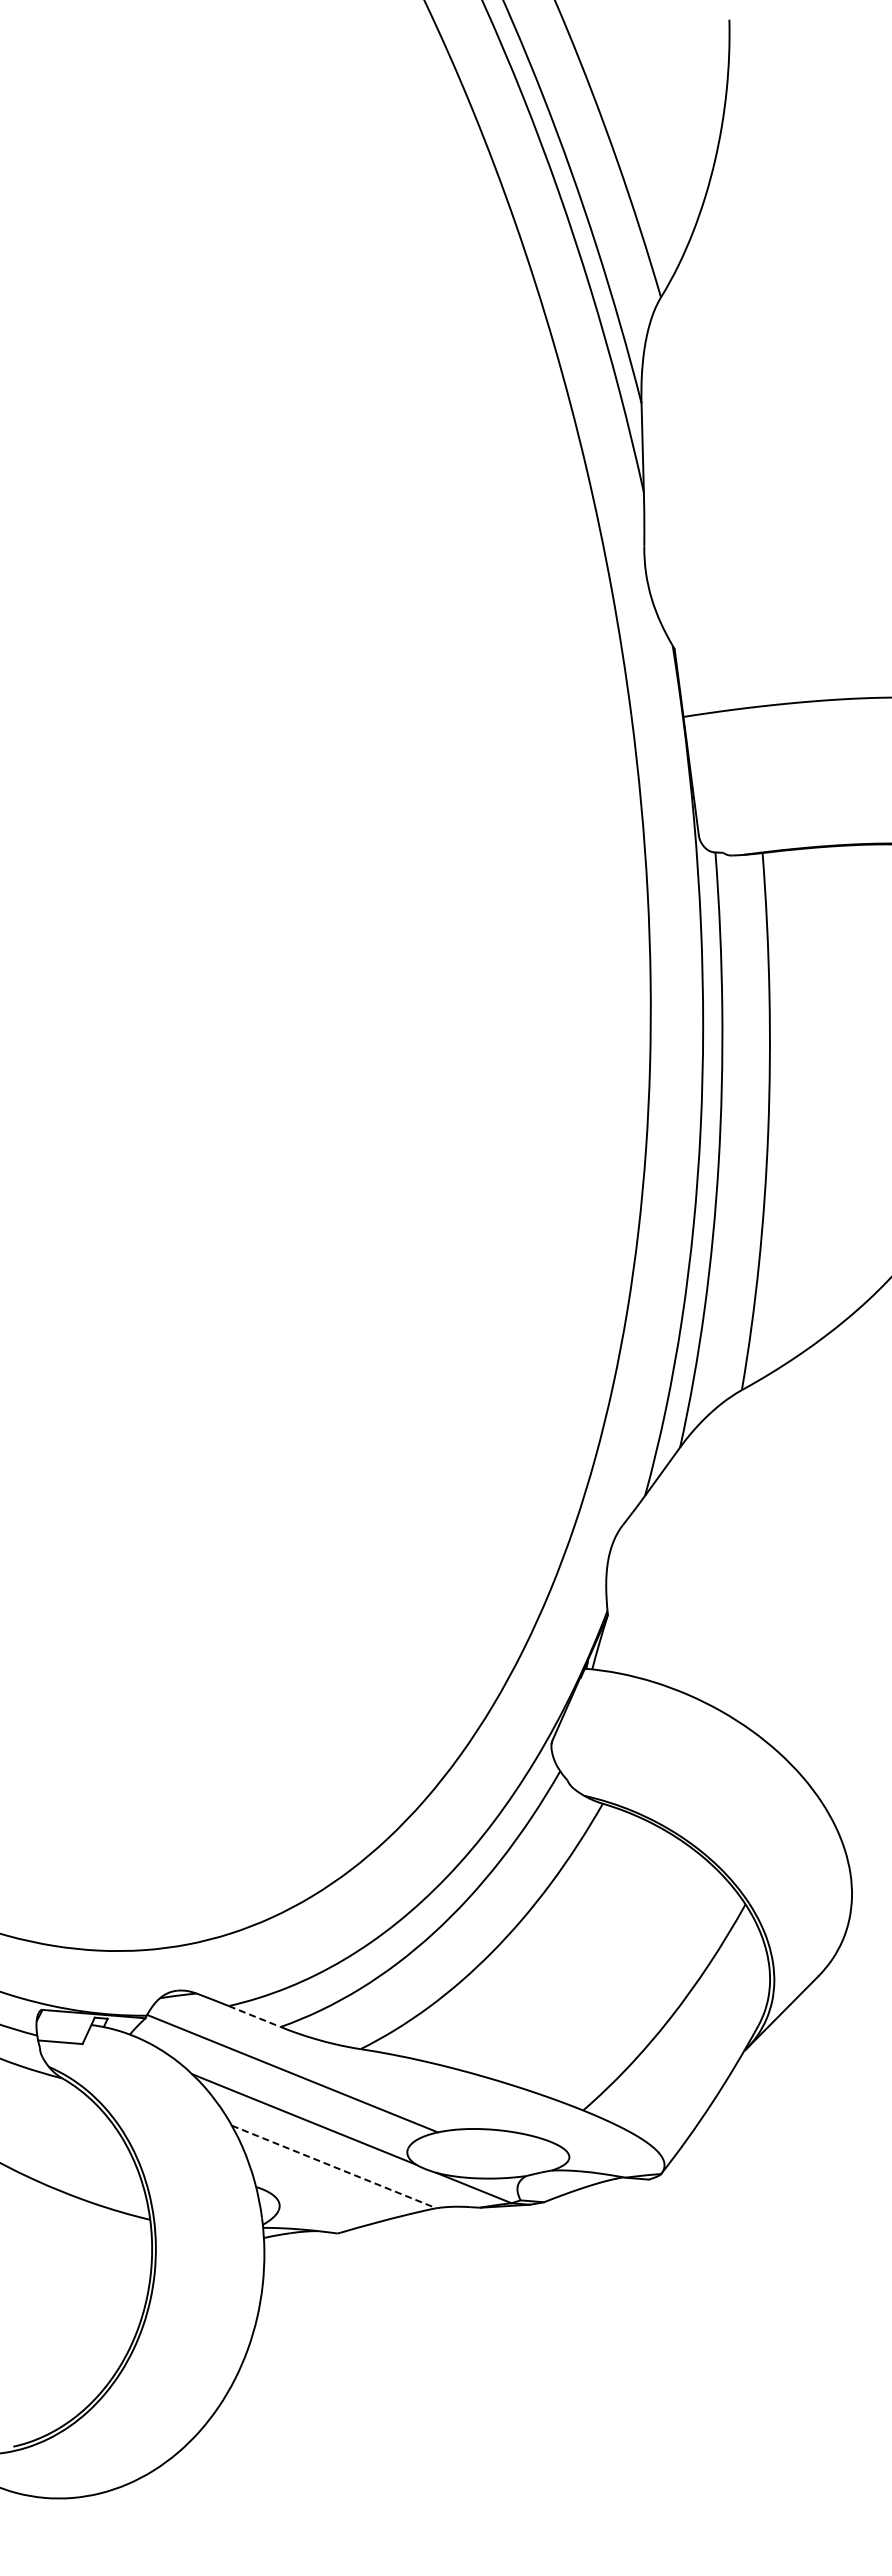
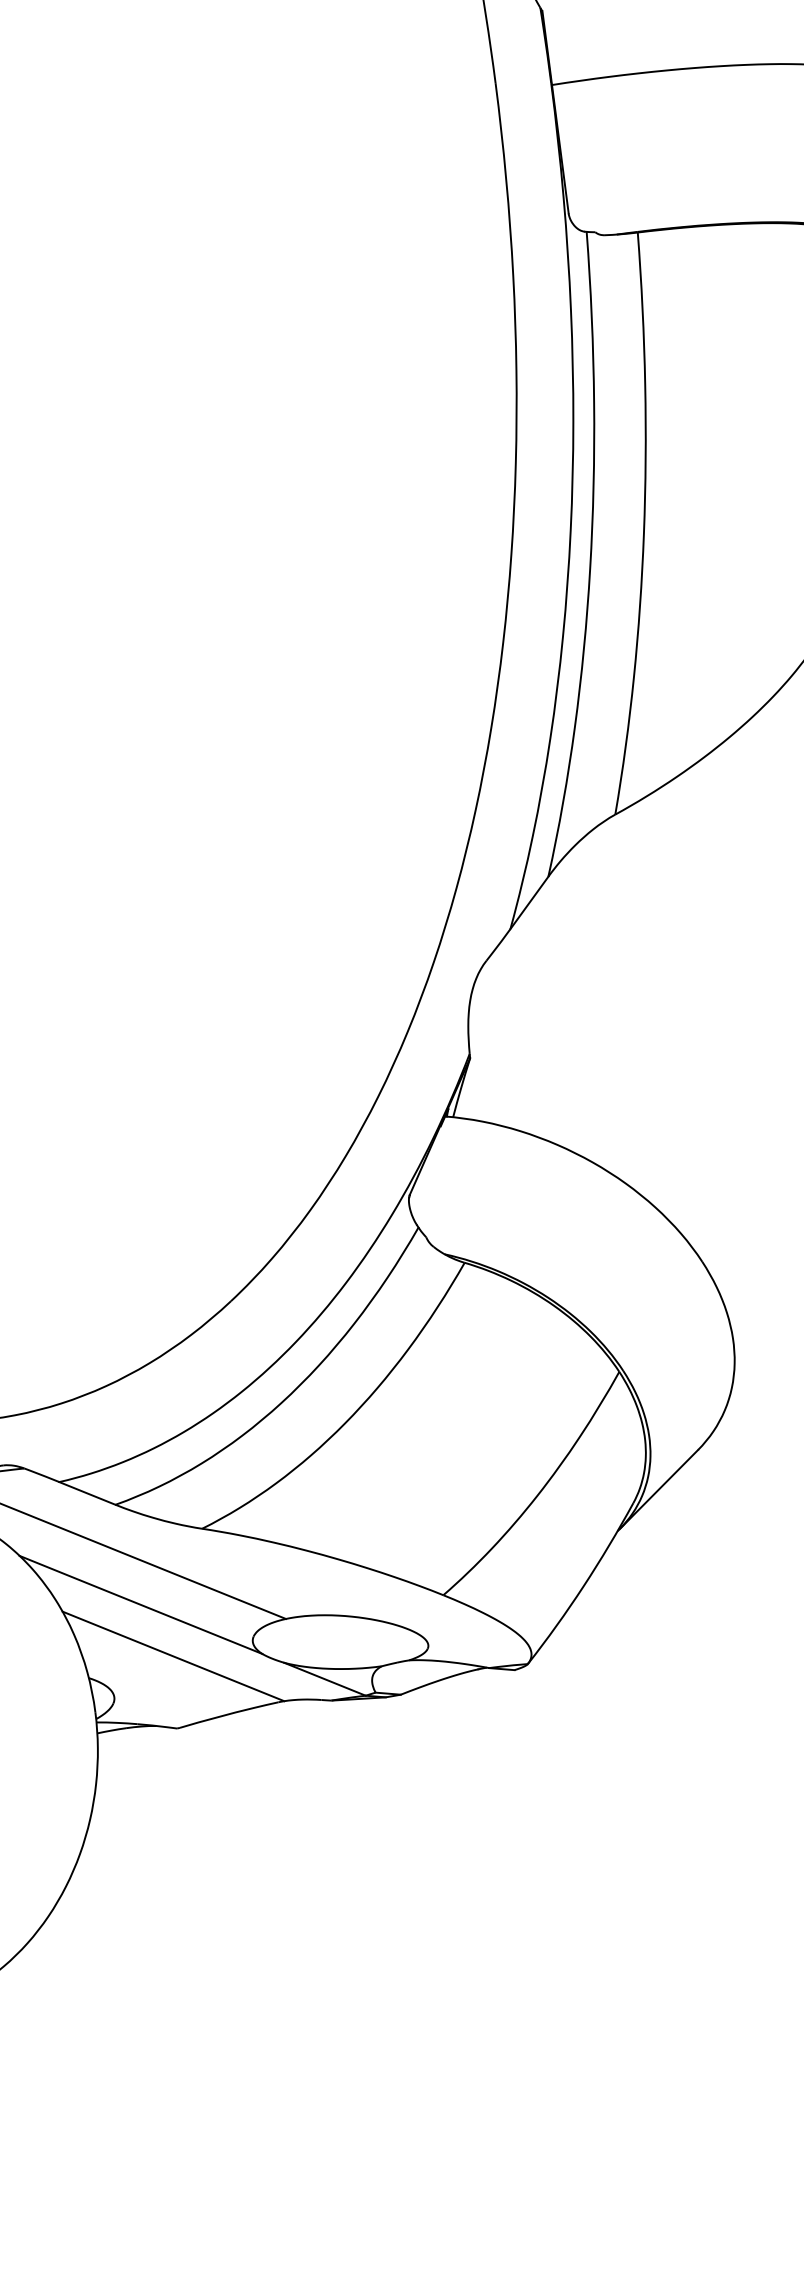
line: (254, 2016) -> (87, 1493), dashed -> solid
line: (334, 2167) -> (173, 1657), dashed -> solid

